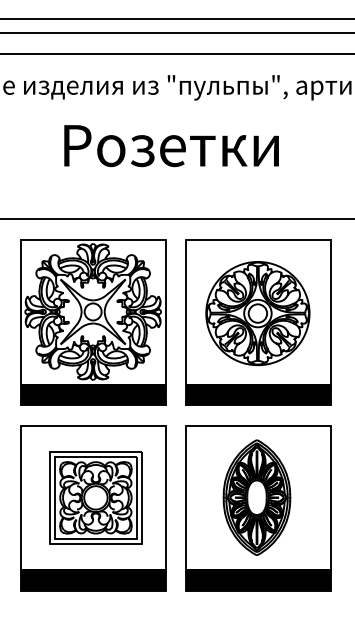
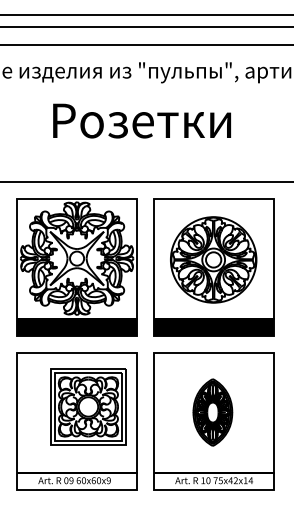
part: (95, 497) -> (88, 406), moved
part: (256, 497) -> (212, 412), size x0.7
fill: (93, 580) -> (77, 481), removed
fill: (258, 580) -> (214, 481), removed

